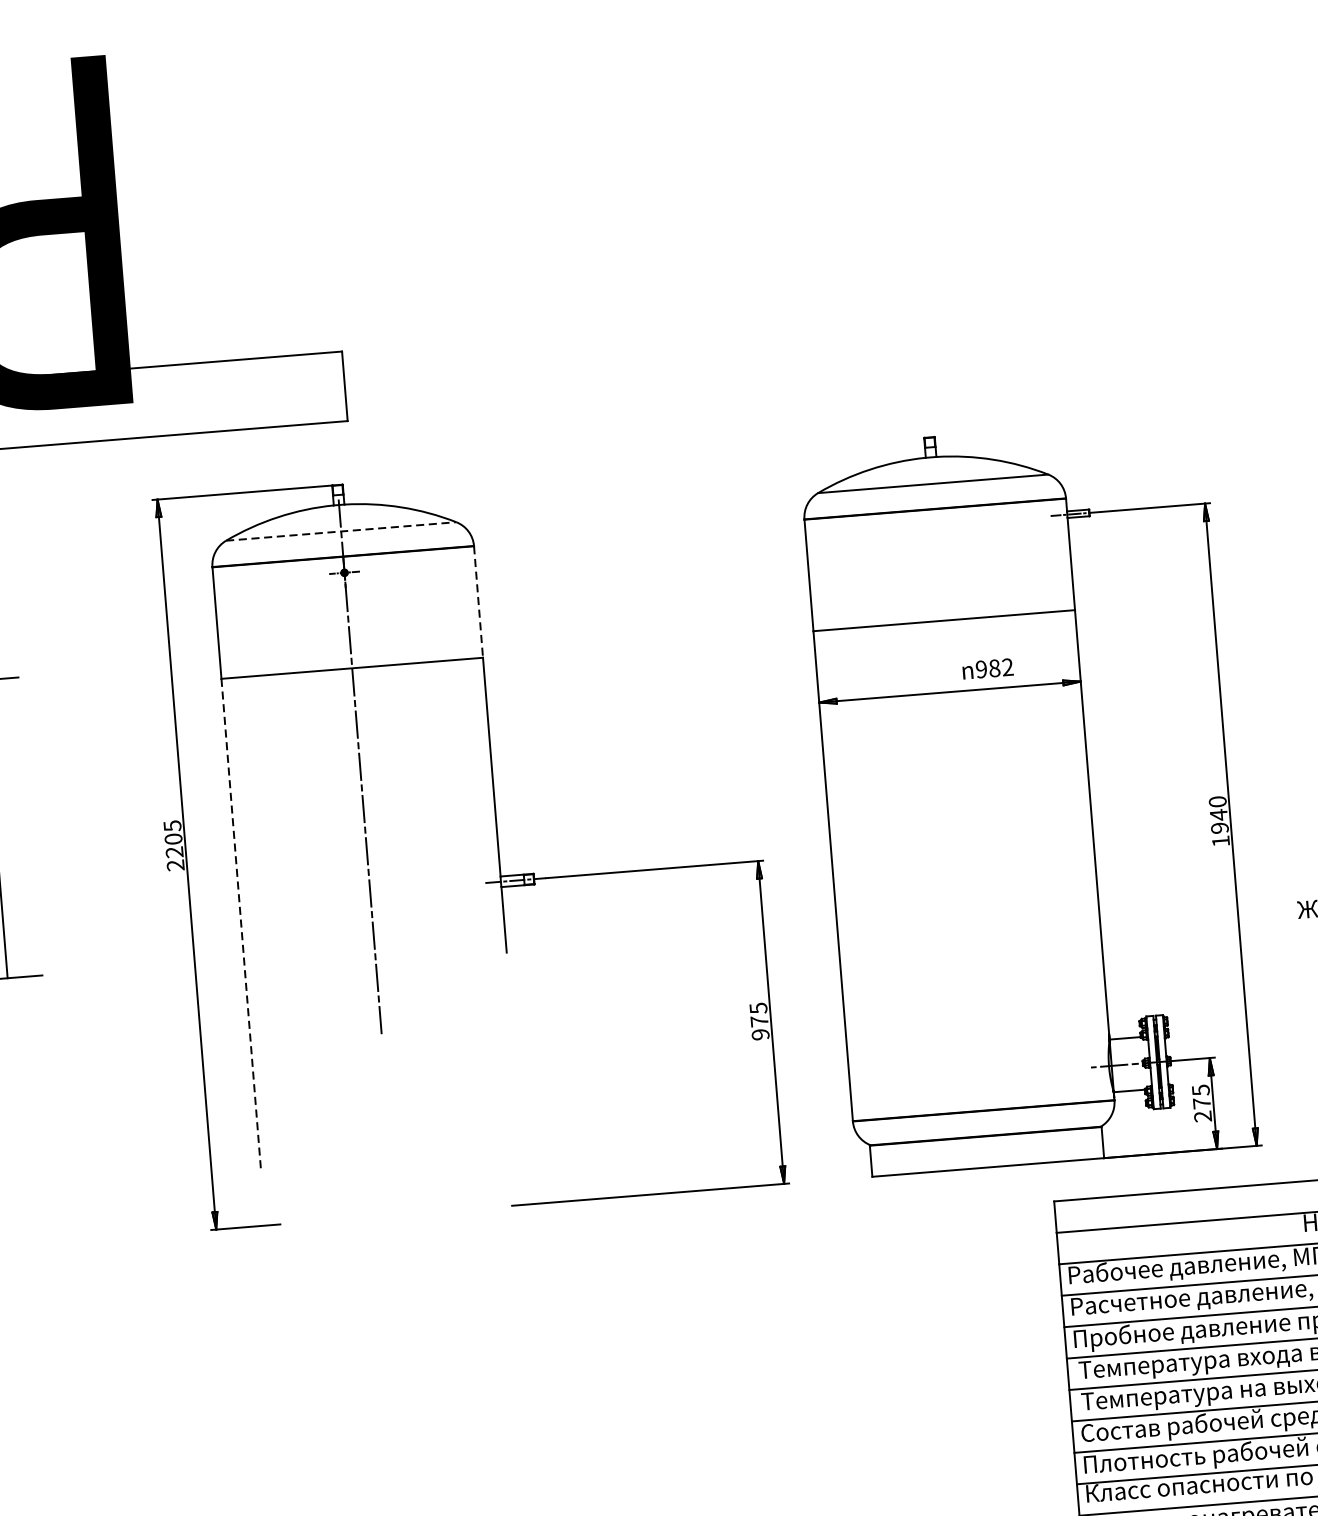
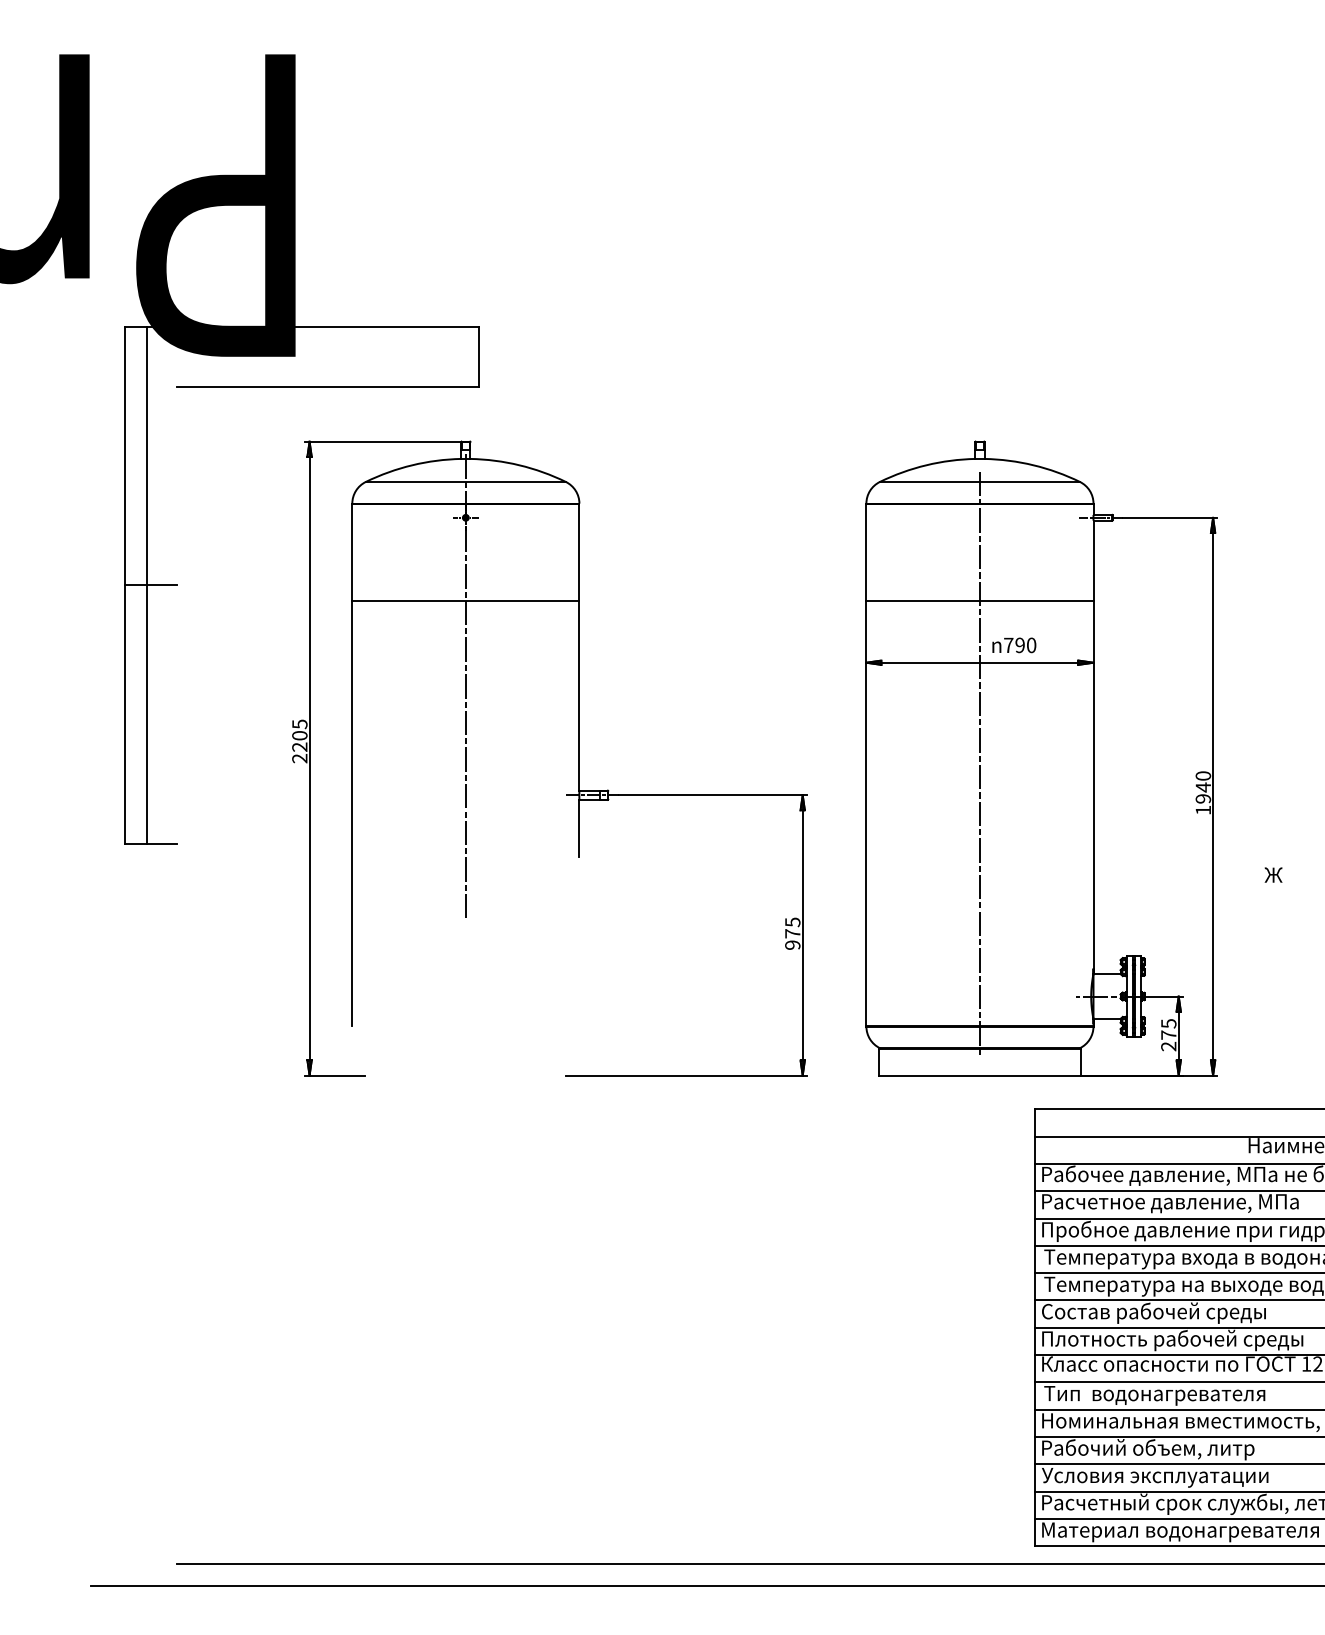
line: (340, 531) -> (465, 481), dashed -> solid
line: (478, 602) -> (579, 552), dashed -> solid
text: (995, 668) -> (1020, 645), 982 -> 790
line: (958, 809) -> (979, 764), added
line: (241, 923) -> (352, 813), dashed -> solid

